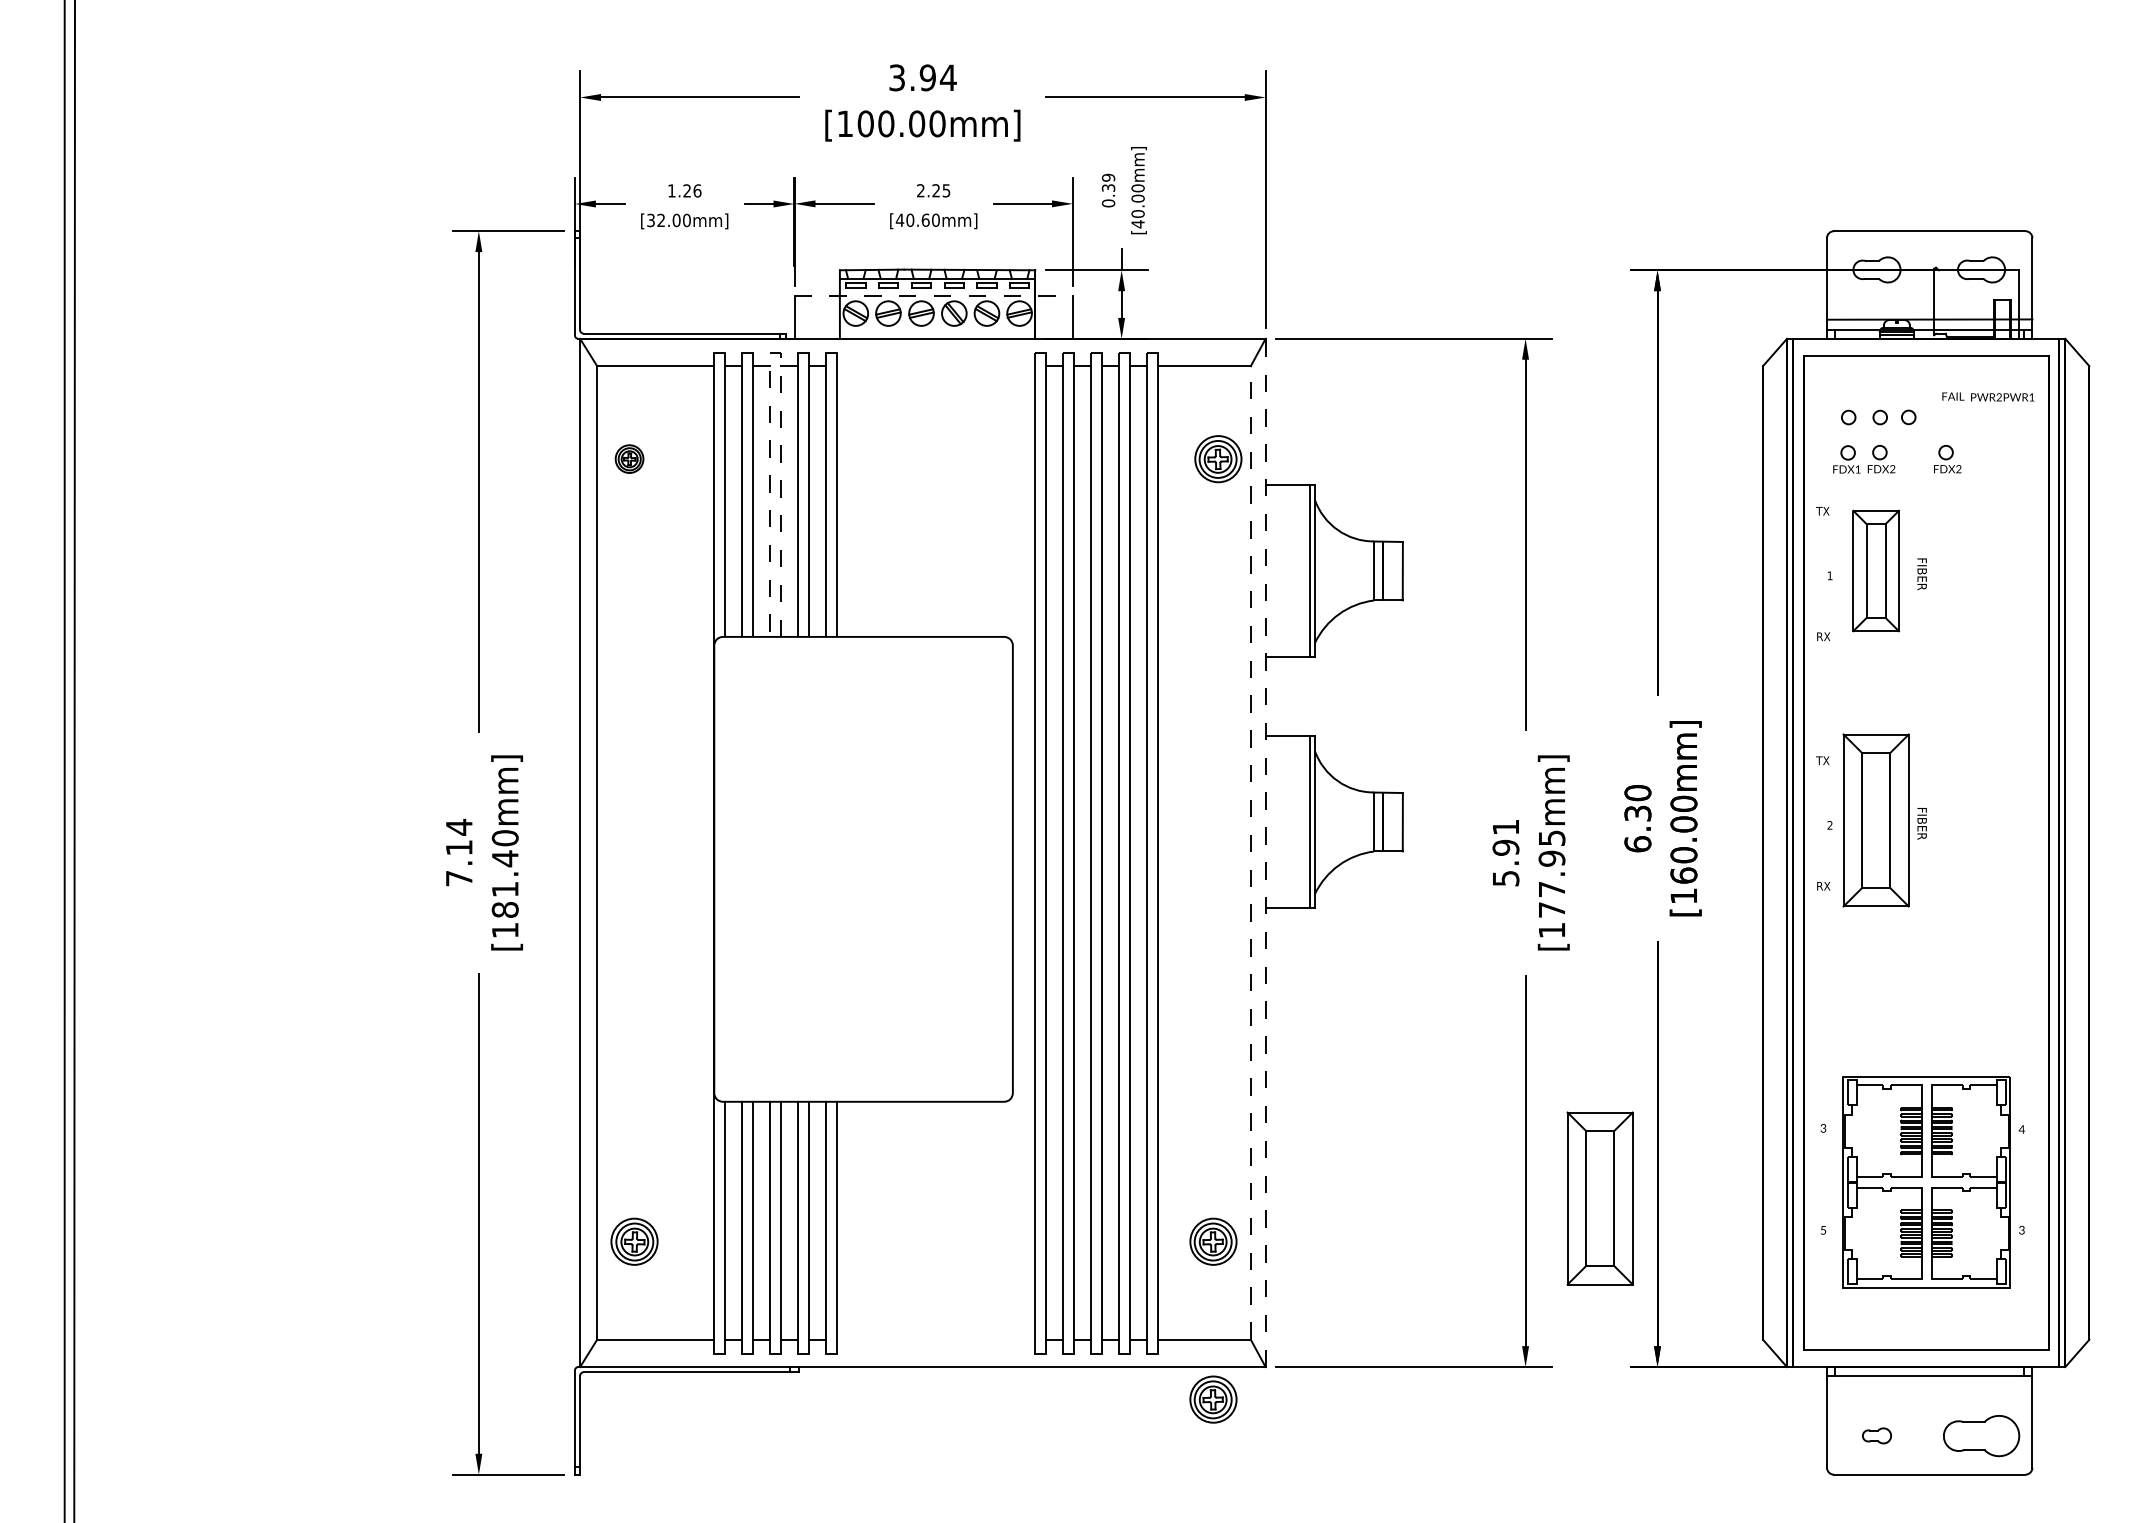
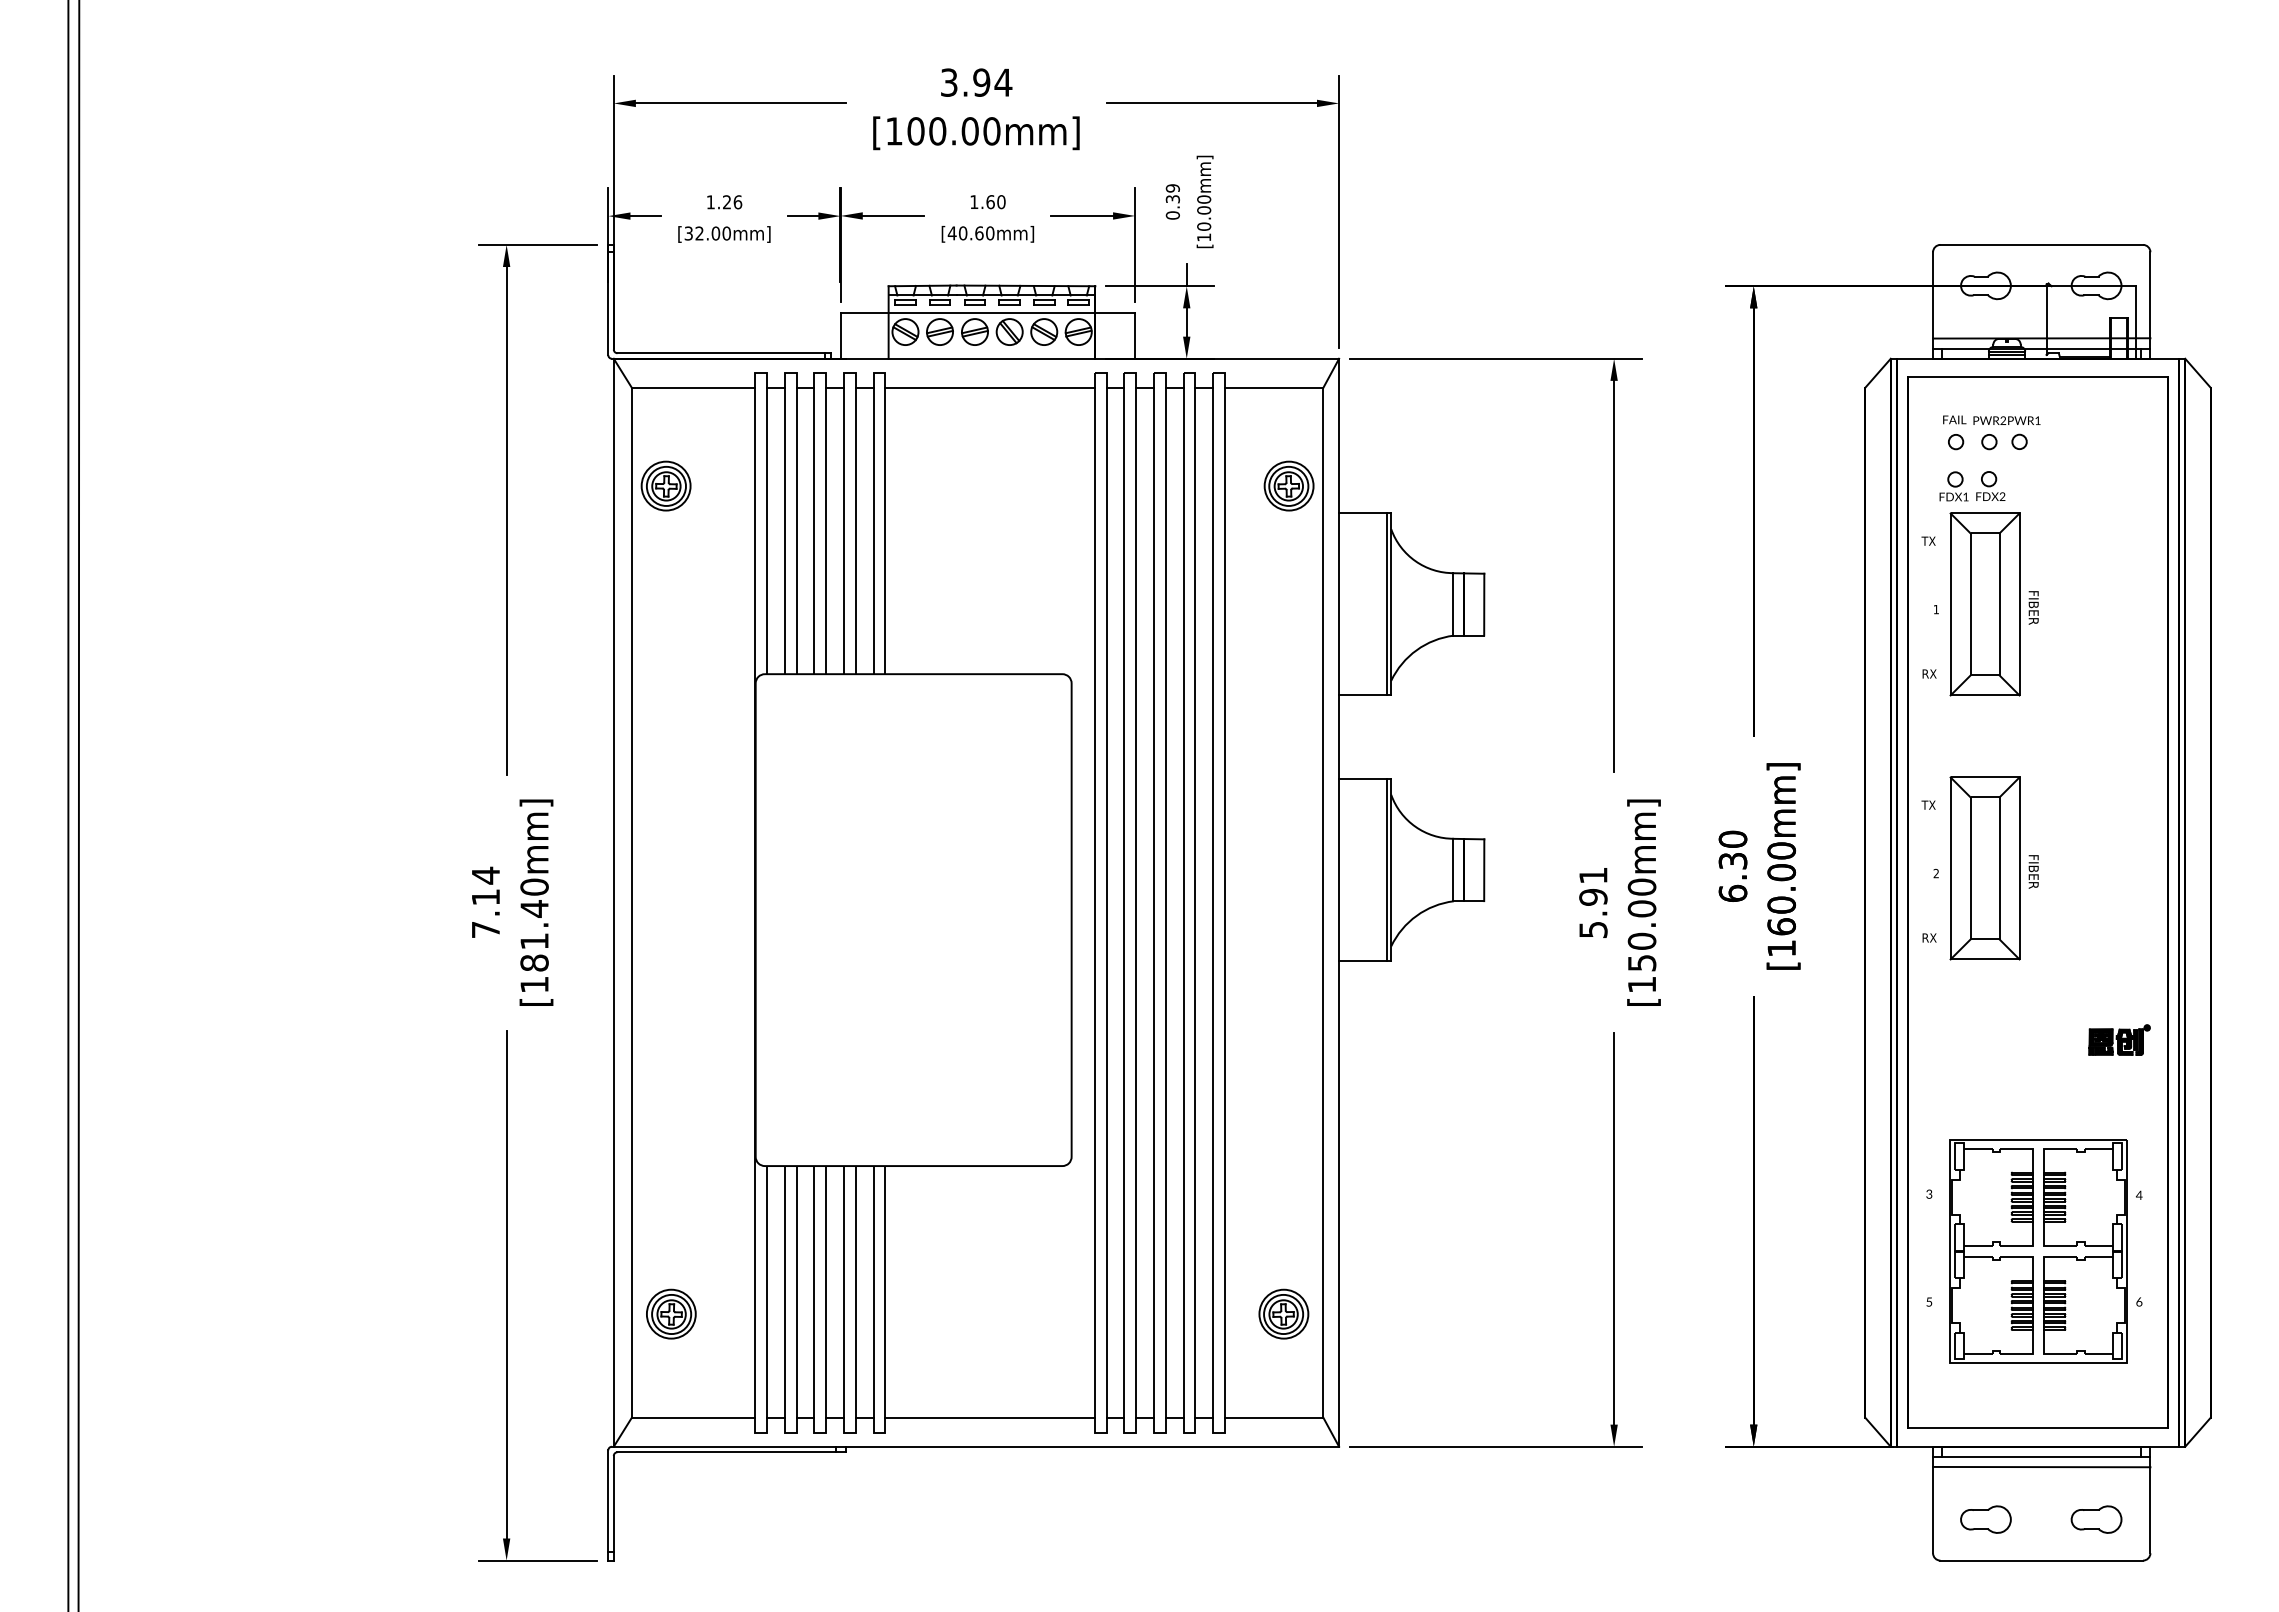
text: (933, 191) -> (987, 202), 2.25 -> 1.60
text: (1137, 224) -> (1203, 237), [40.00mm] -> [10.00mm]
line: (934, 296) -> (988, 313), dashed -> solid
line: (775, 352) -> (820, 373), dashed -> solid
line: (935, 365) -> (989, 387), added
text: (1988, 396) -> (1991, 419), moved
part: (629, 458) -> (665, 485), size x1.67
part: (1947, 458) -> (2060, 485), removed
part: (1875, 571) -> (1984, 604), size x1.43
line: (1250, 852) -> (1323, 902), dashed -> solid
line: (1266, 852) -> (1339, 902), dashed -> solid
text: (1551, 873) -> (1641, 924), [177.95mm] -> [150.00mm]
part: (2003, 982) -> (2119, 1039), added
part: (1599, 1198) -> (1692, 1268), removed
text: (2022, 1229) -> (2139, 1301), 3 -> 6
line: (935, 1339) -> (989, 1417), added
line: (1929, 1385) -> (2041, 1466), added
part: (1213, 1398) -> (1283, 1480), removed
part: (1876, 1435) -> (1985, 1519), size x1.67
part: (1981, 1435) -> (2096, 1519), size x0.62

